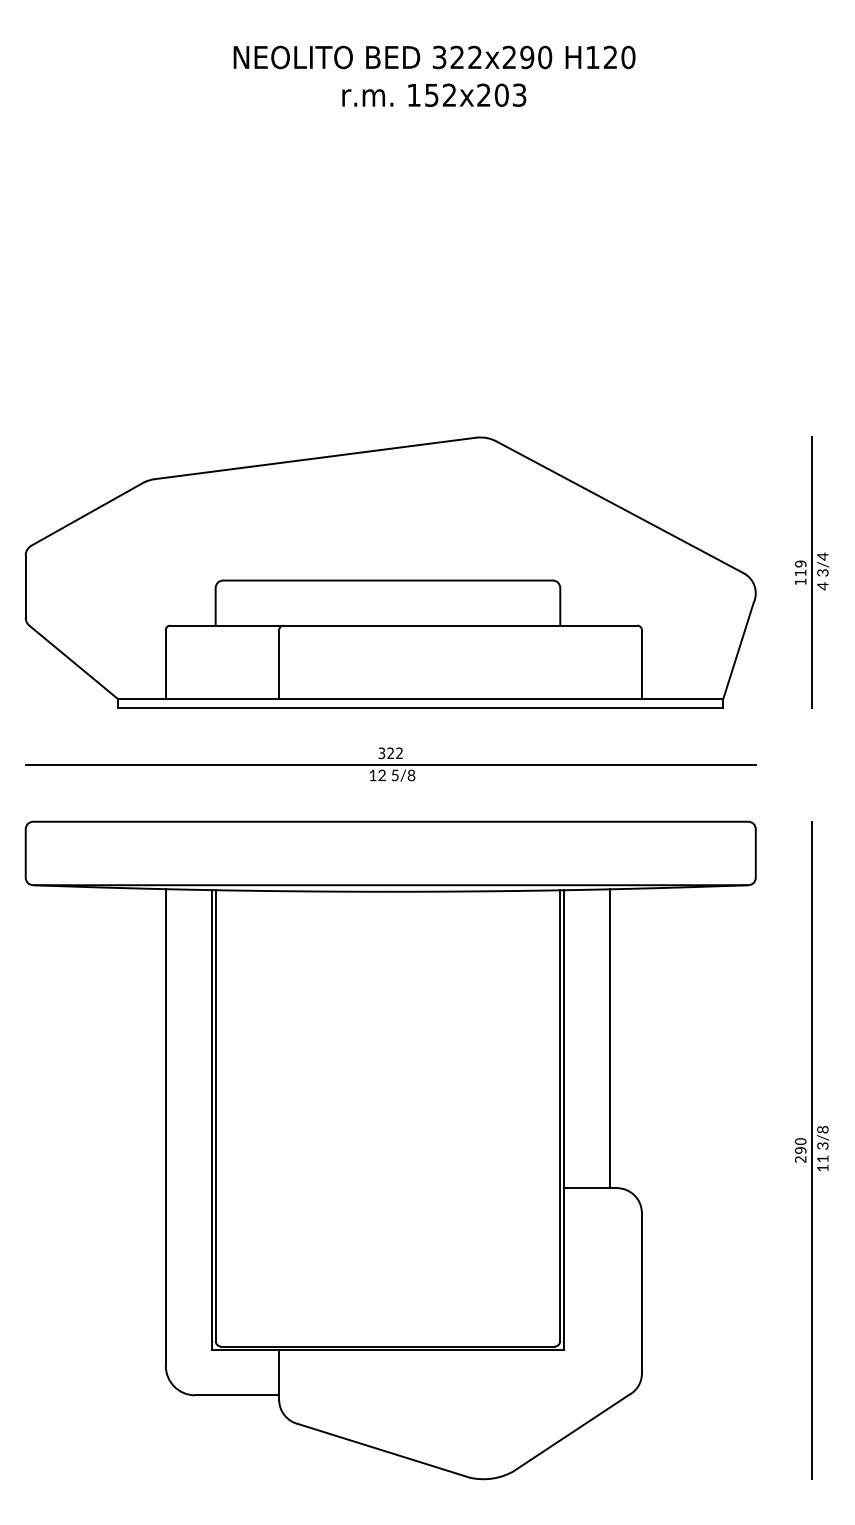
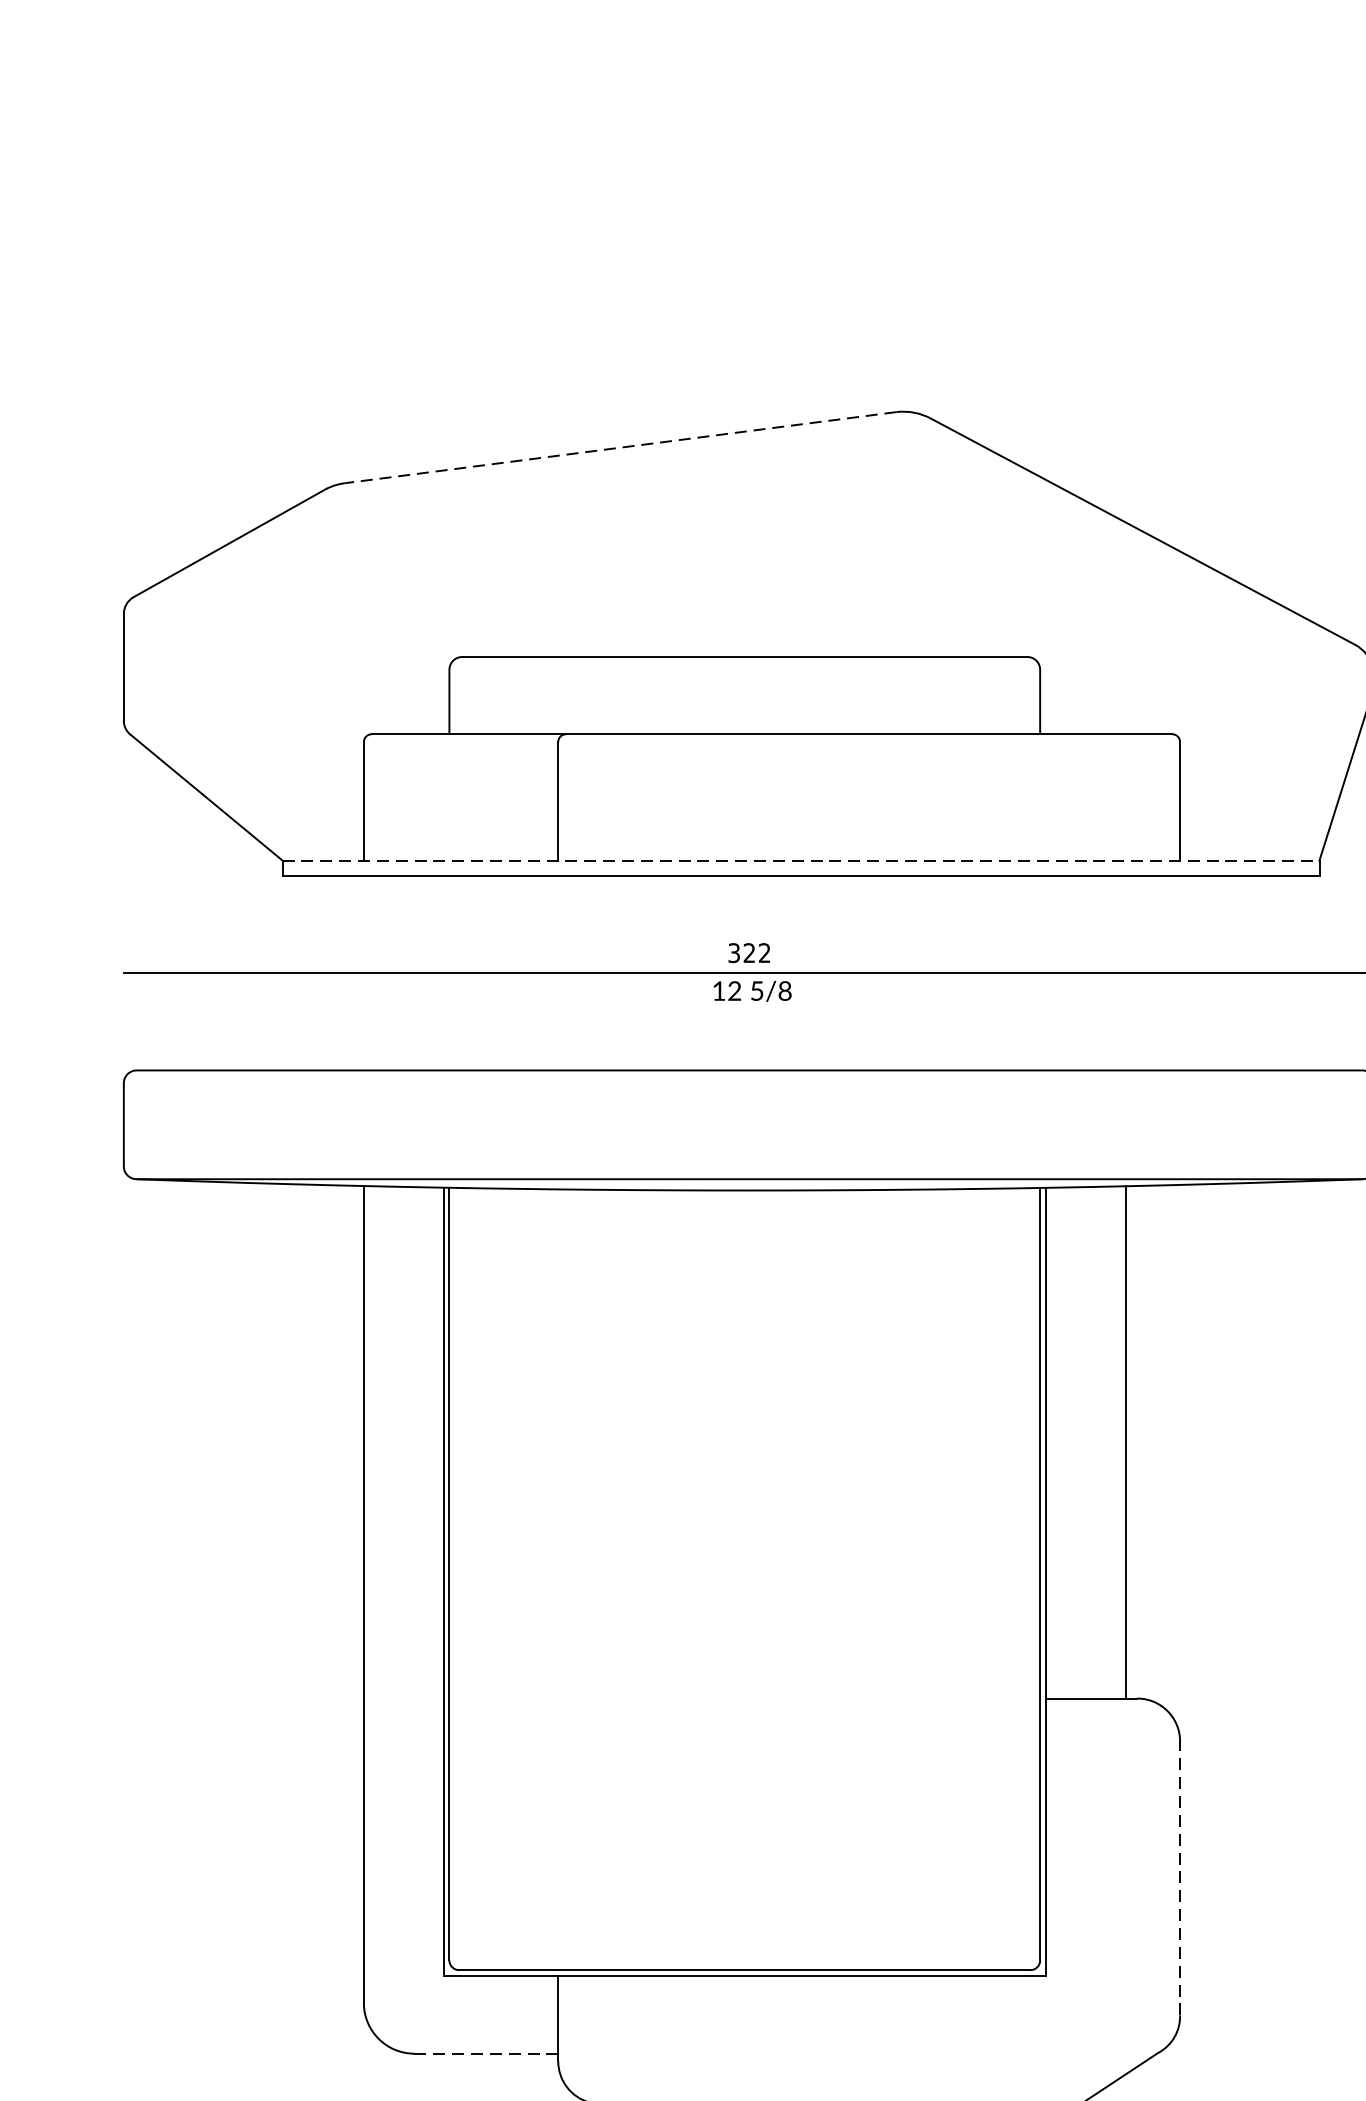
line: (315, 458) -> (620, 447), solid -> dashed
line: (421, 699) -> (802, 860), solid -> dashed
line: (641, 1293) -> (1179, 1879), solid -> dashed
line: (237, 1395) -> (486, 2053), solid -> dashed

